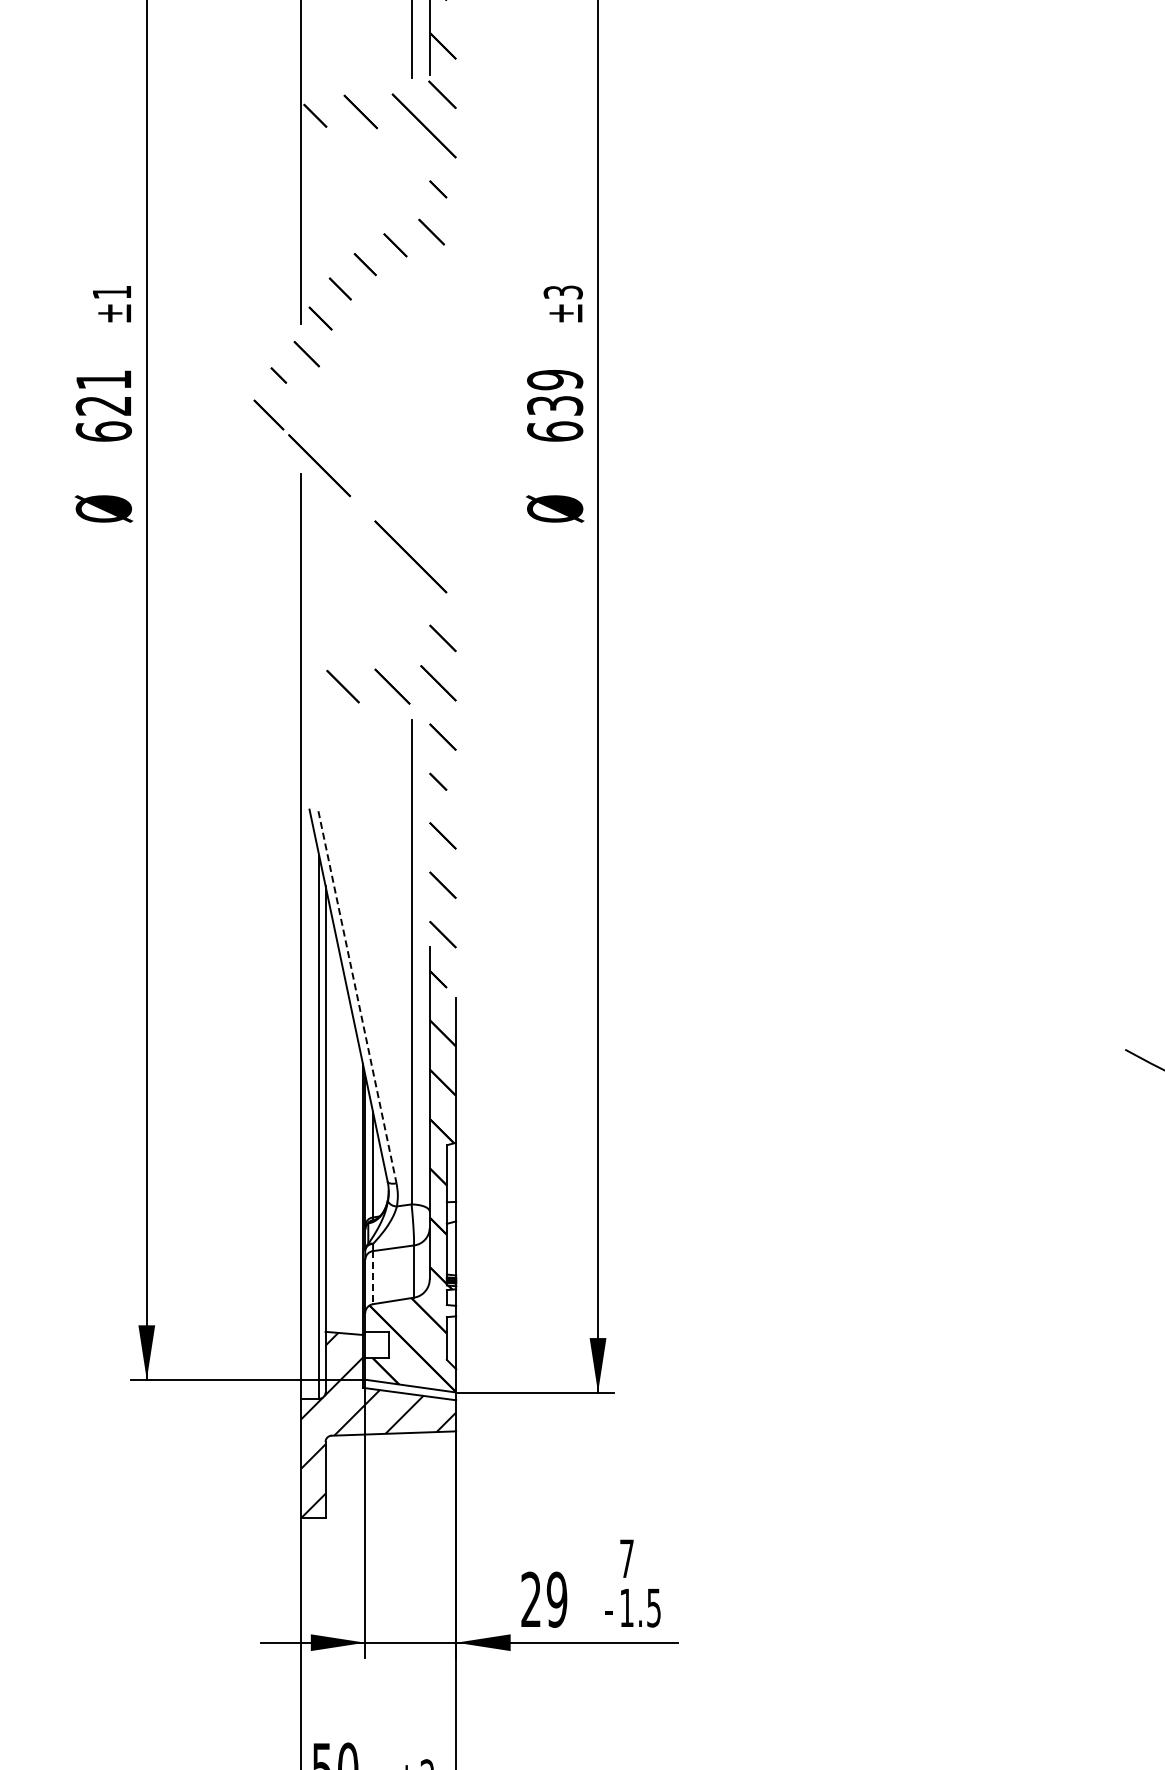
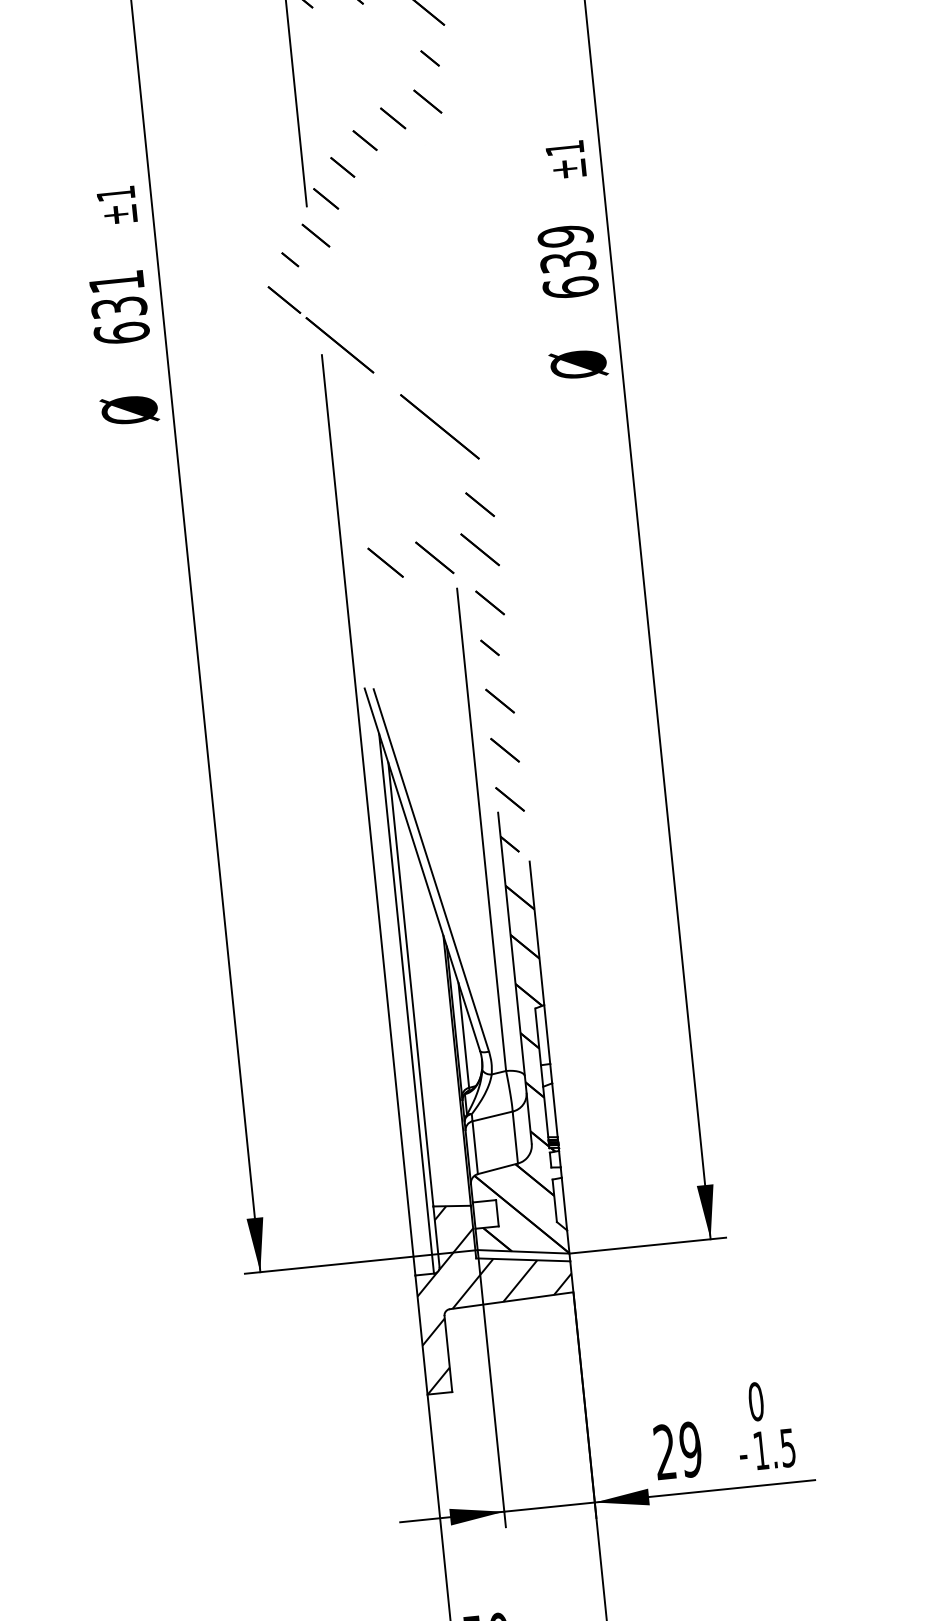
text: (562, 292) -> (564, 148), ±3 -> ±1
text: (103, 405) -> (118, 307), 621 -> 631
line: (357, 997) -> (431, 870), dashed -> solid
line: (373, 1277) -> (475, 1147), dashed -> solid
text: (626, 1558) -> (755, 1401), 7 -> 0

